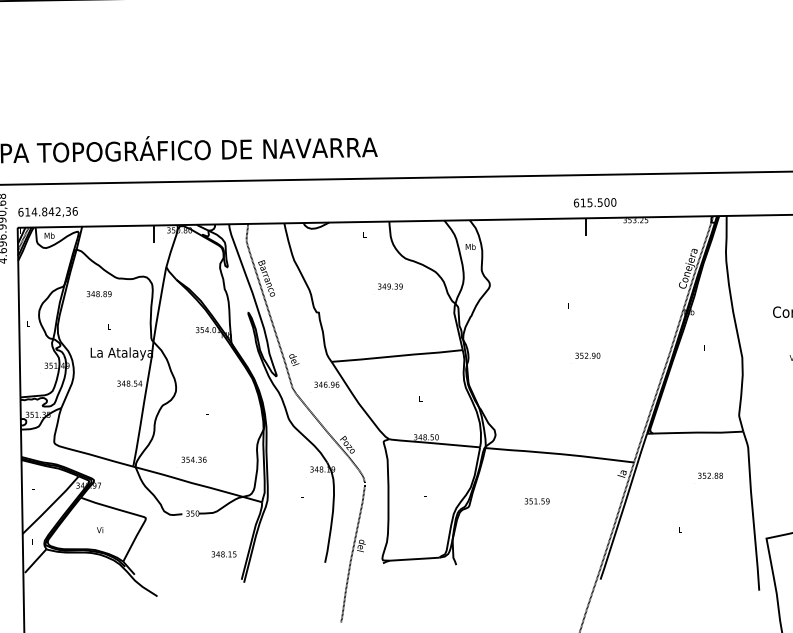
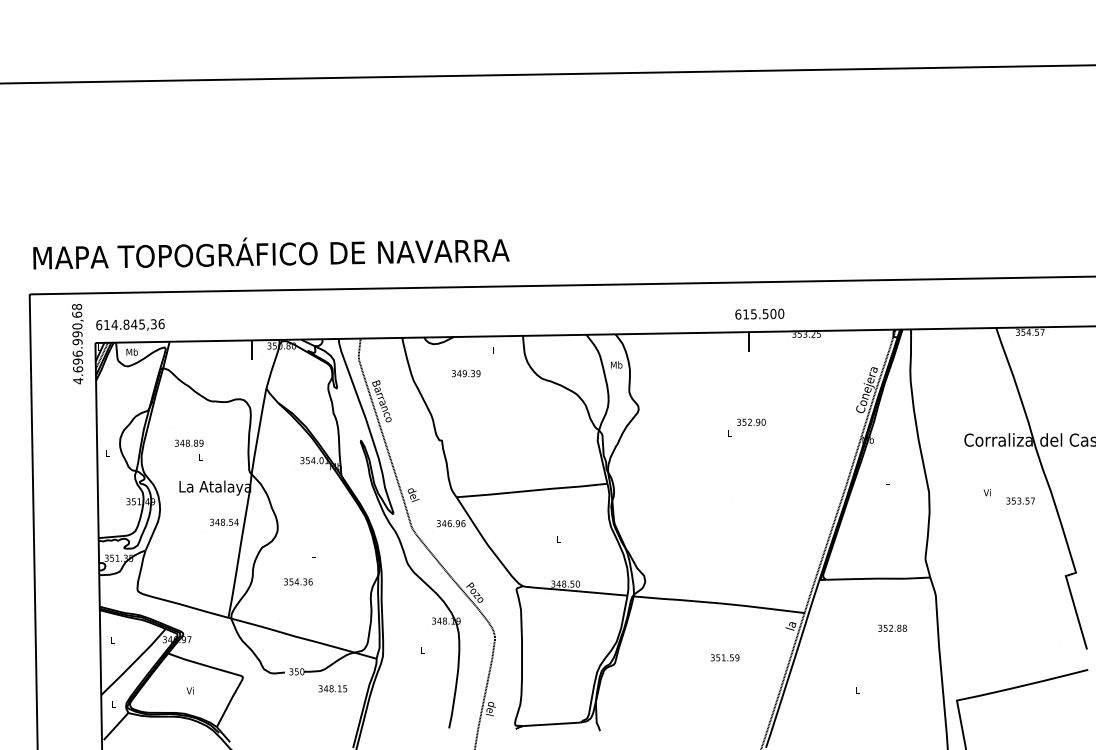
text: (57, 211) -> (141, 324), 614.842,36 -> 614.845,36
text: (389, 286) -> (465, 373), moved
text: (99, 293) -> (189, 442), moved
text: (587, 355) -> (751, 421), moved
text: (194, 459) -> (298, 581), moved
text: (536, 501) -> (724, 657), moved
text: (223, 554) -> (332, 688), moved

